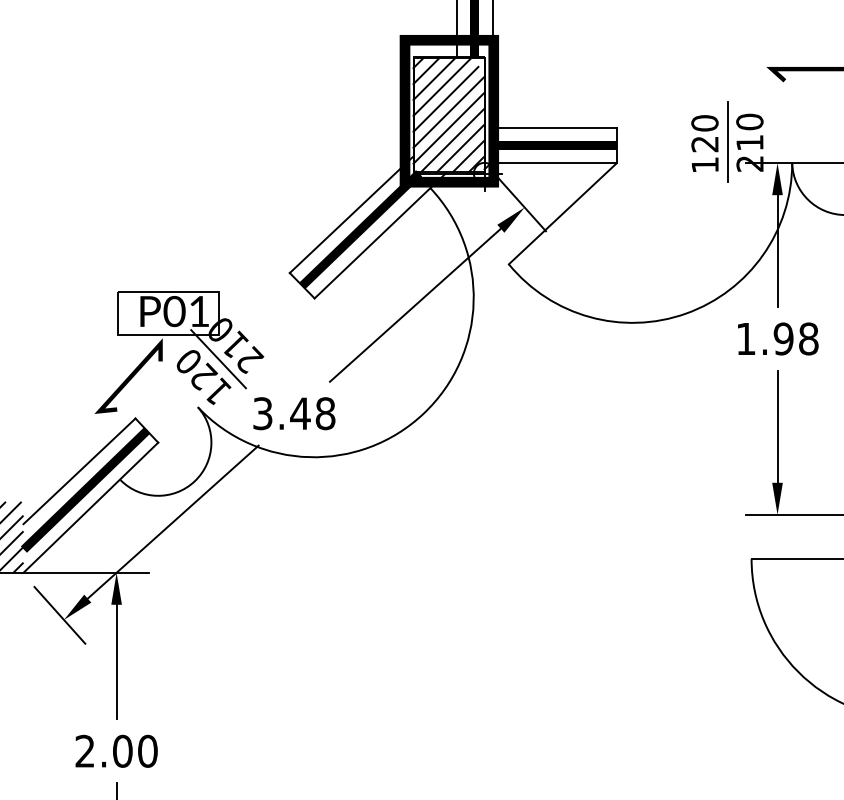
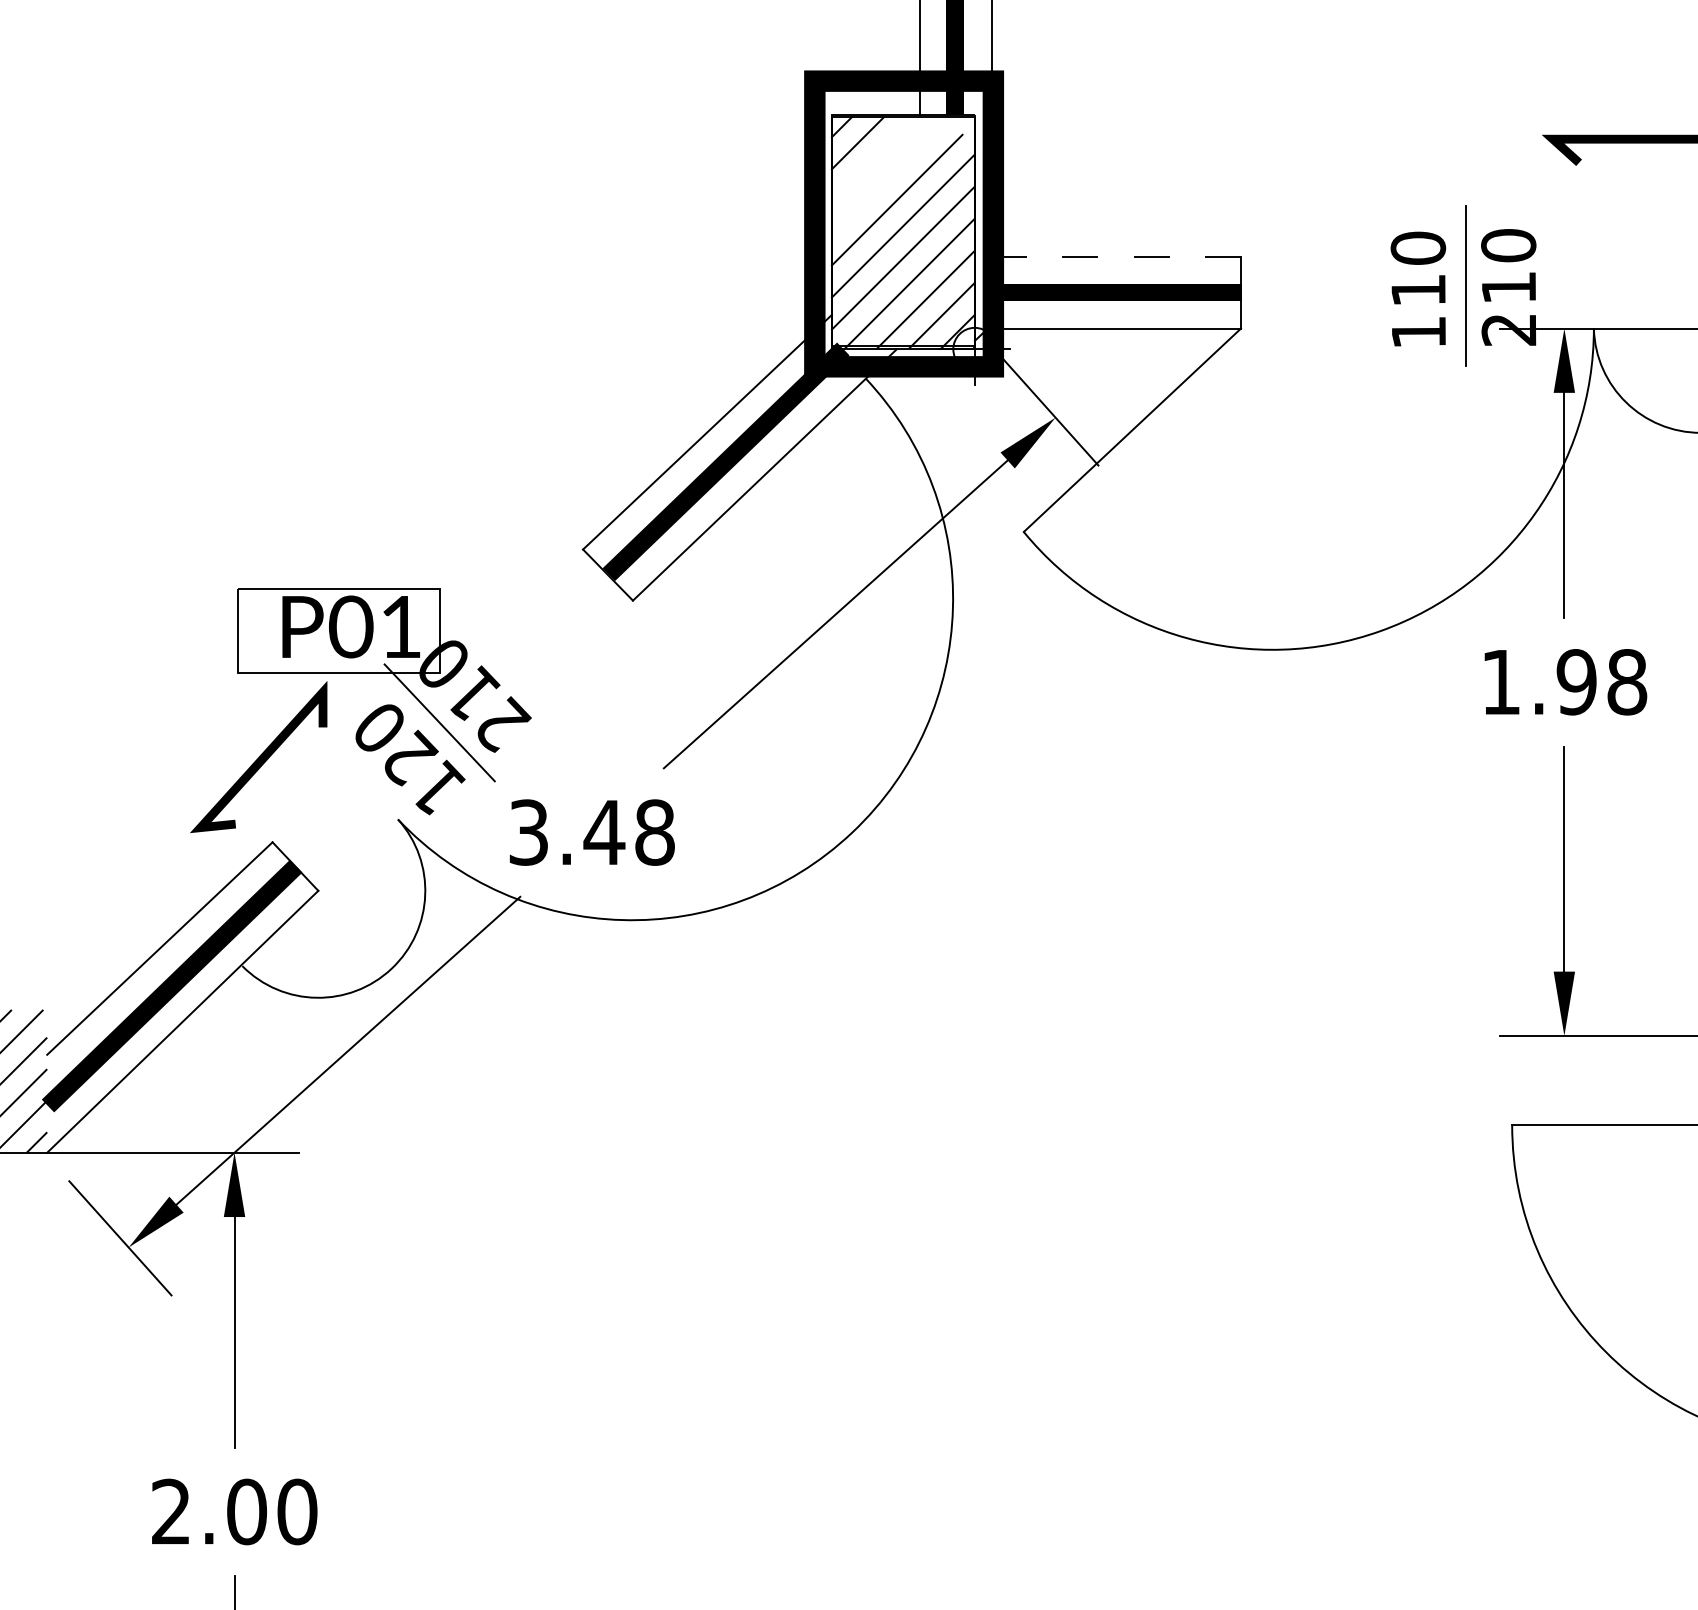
line: (434, 78) -> (874, 158), removed
line: (442, 86) -> (890, 174), removed
line: (554, 127) -> (1115, 256), solid -> dashed
text: (704, 144) -> (1417, 290), 120 -> 110

